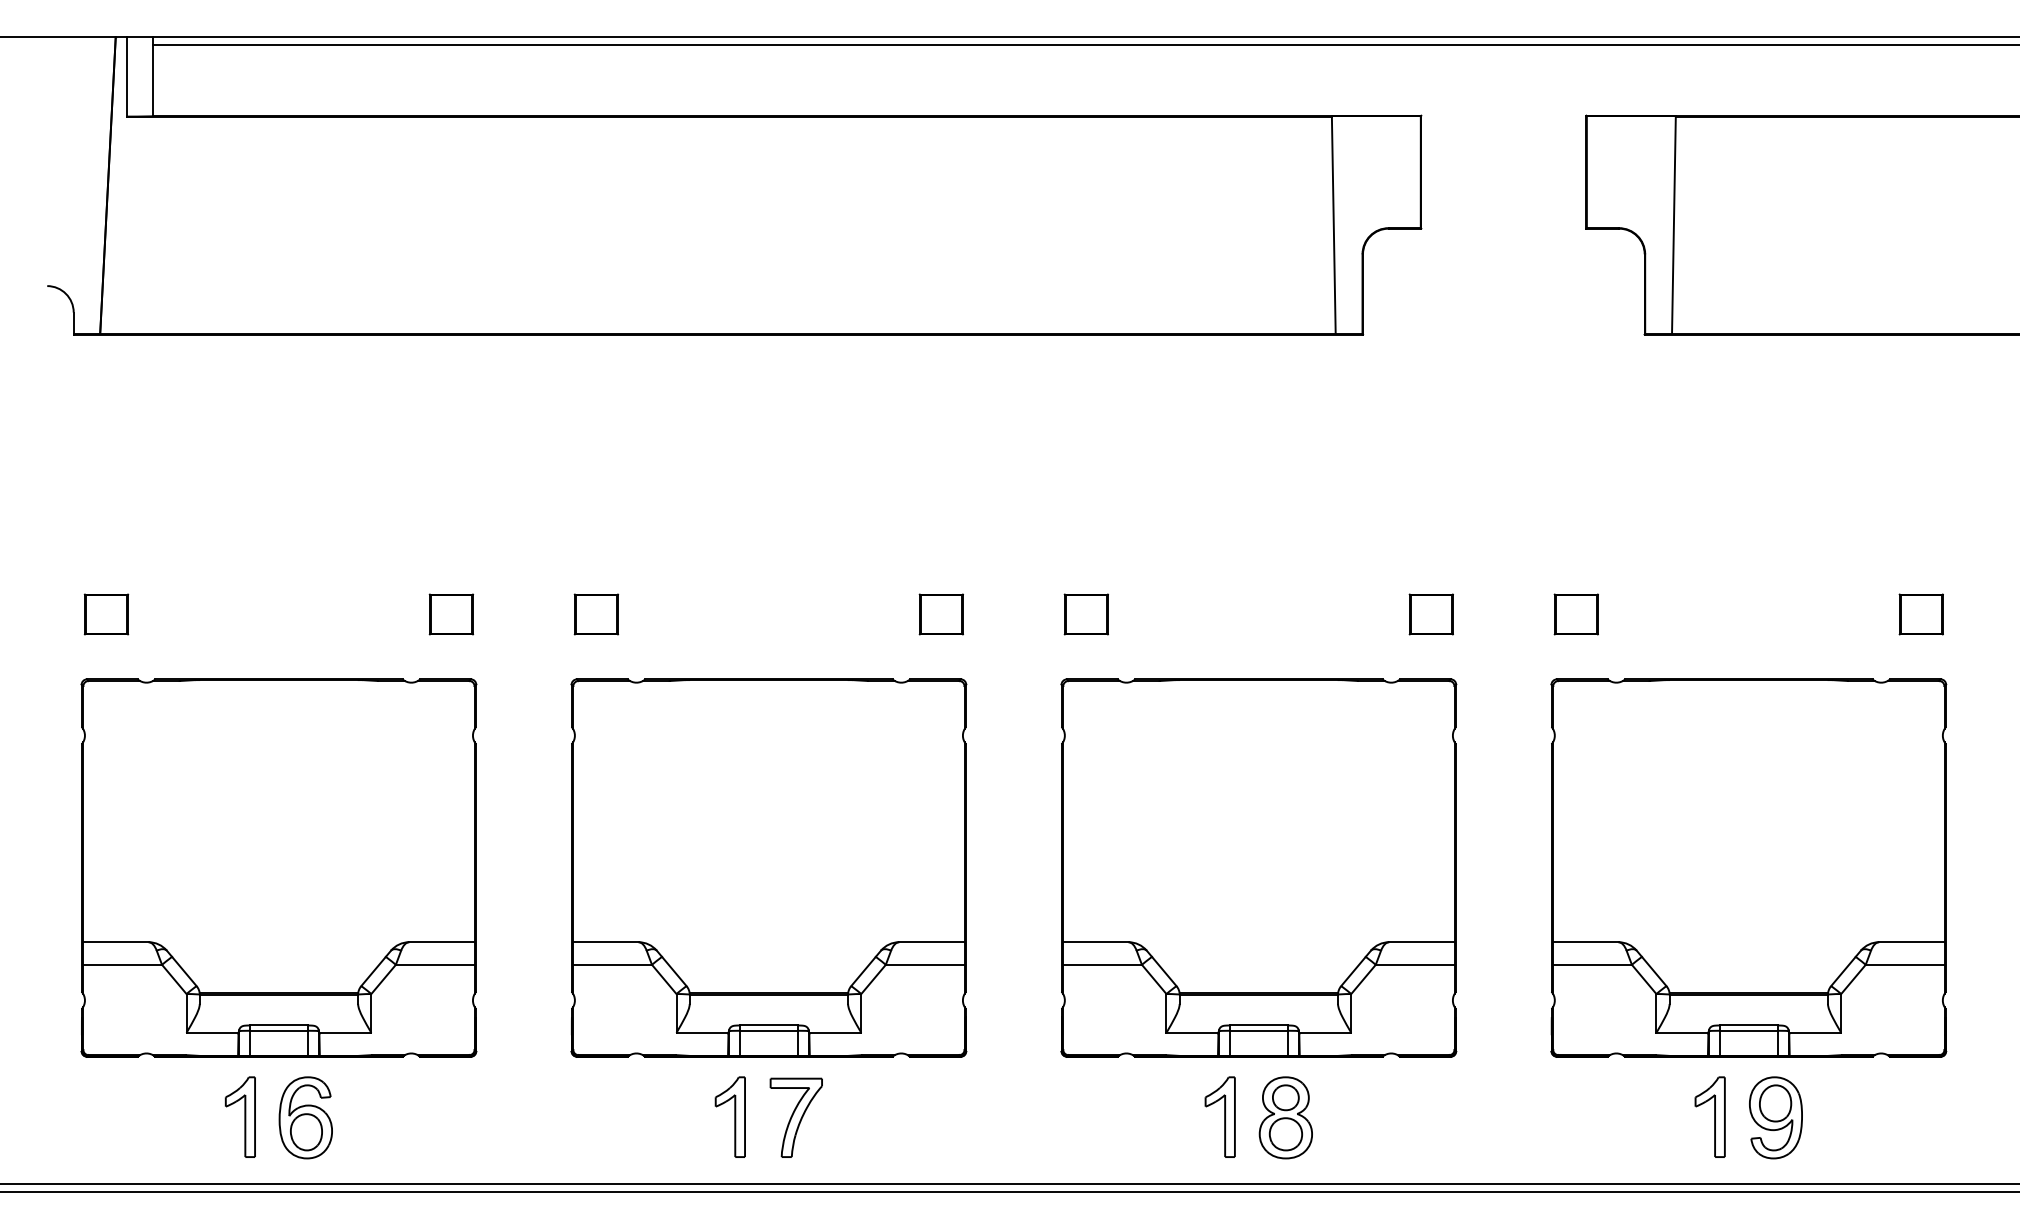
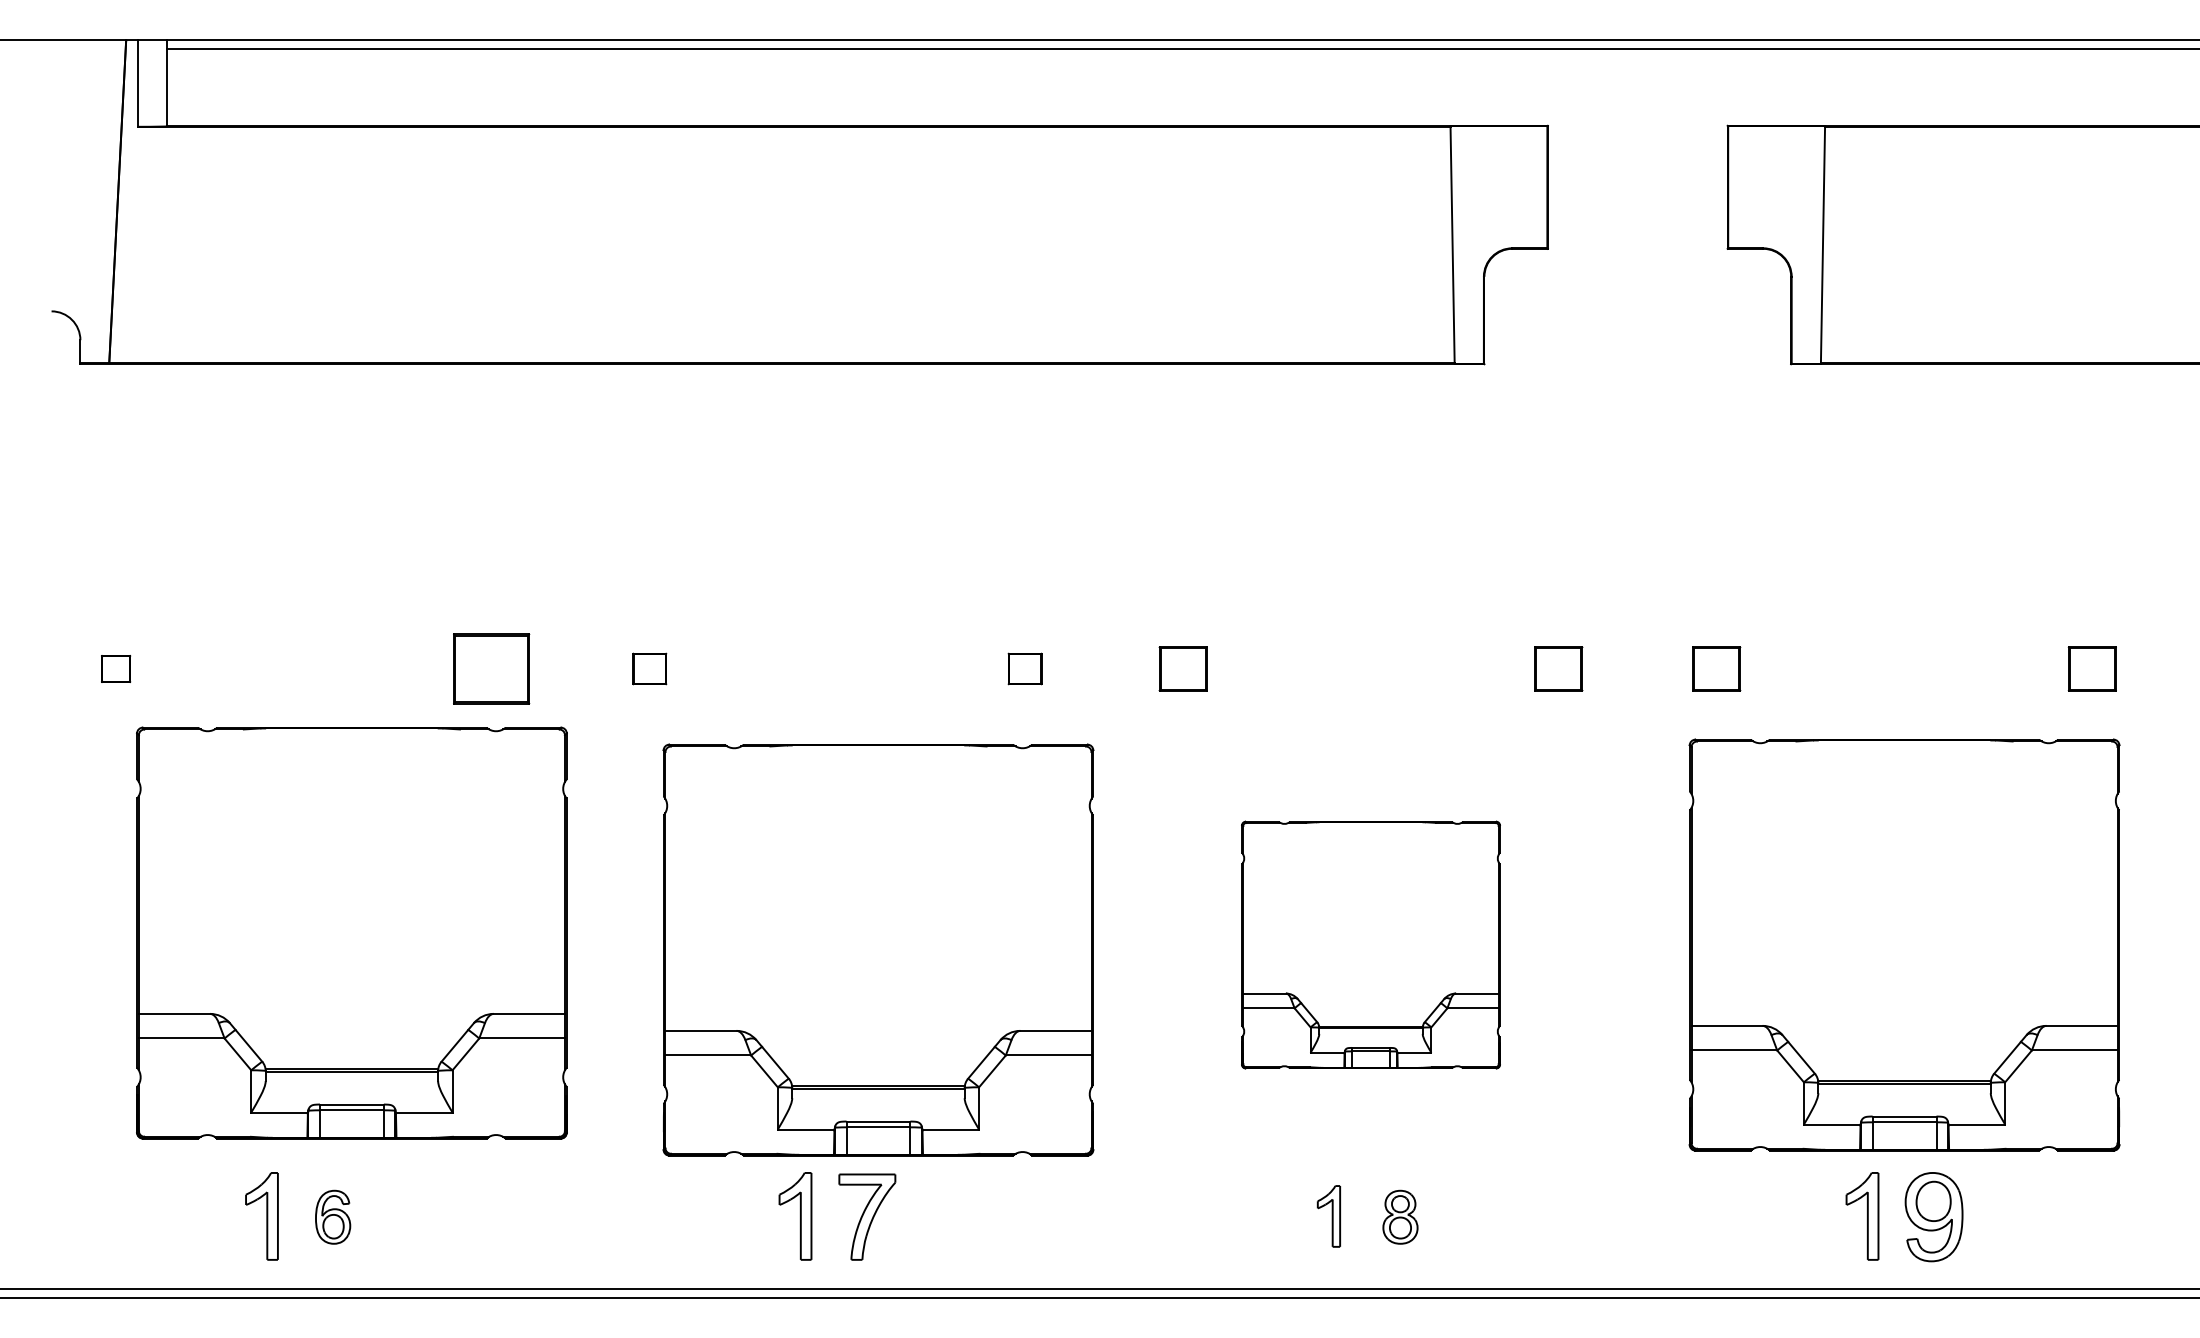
part: (105, 614) -> (115, 668), size x0.6
part: (451, 614) -> (491, 668), size x1.6
part: (596, 614) -> (649, 668), size x0.7
part: (940, 614) -> (1024, 668), size x0.7
part: (278, 867) -> (351, 932), moved
part: (768, 867) -> (878, 949), moved
part: (1258, 867) -> (1370, 944), size x0.6
part: (1219, 1117) -> (1328, 1216), size x0.7
part: (305, 1118) -> (332, 1217), size x0.6
part: (1285, 1118) -> (1400, 1217), size x0.6

